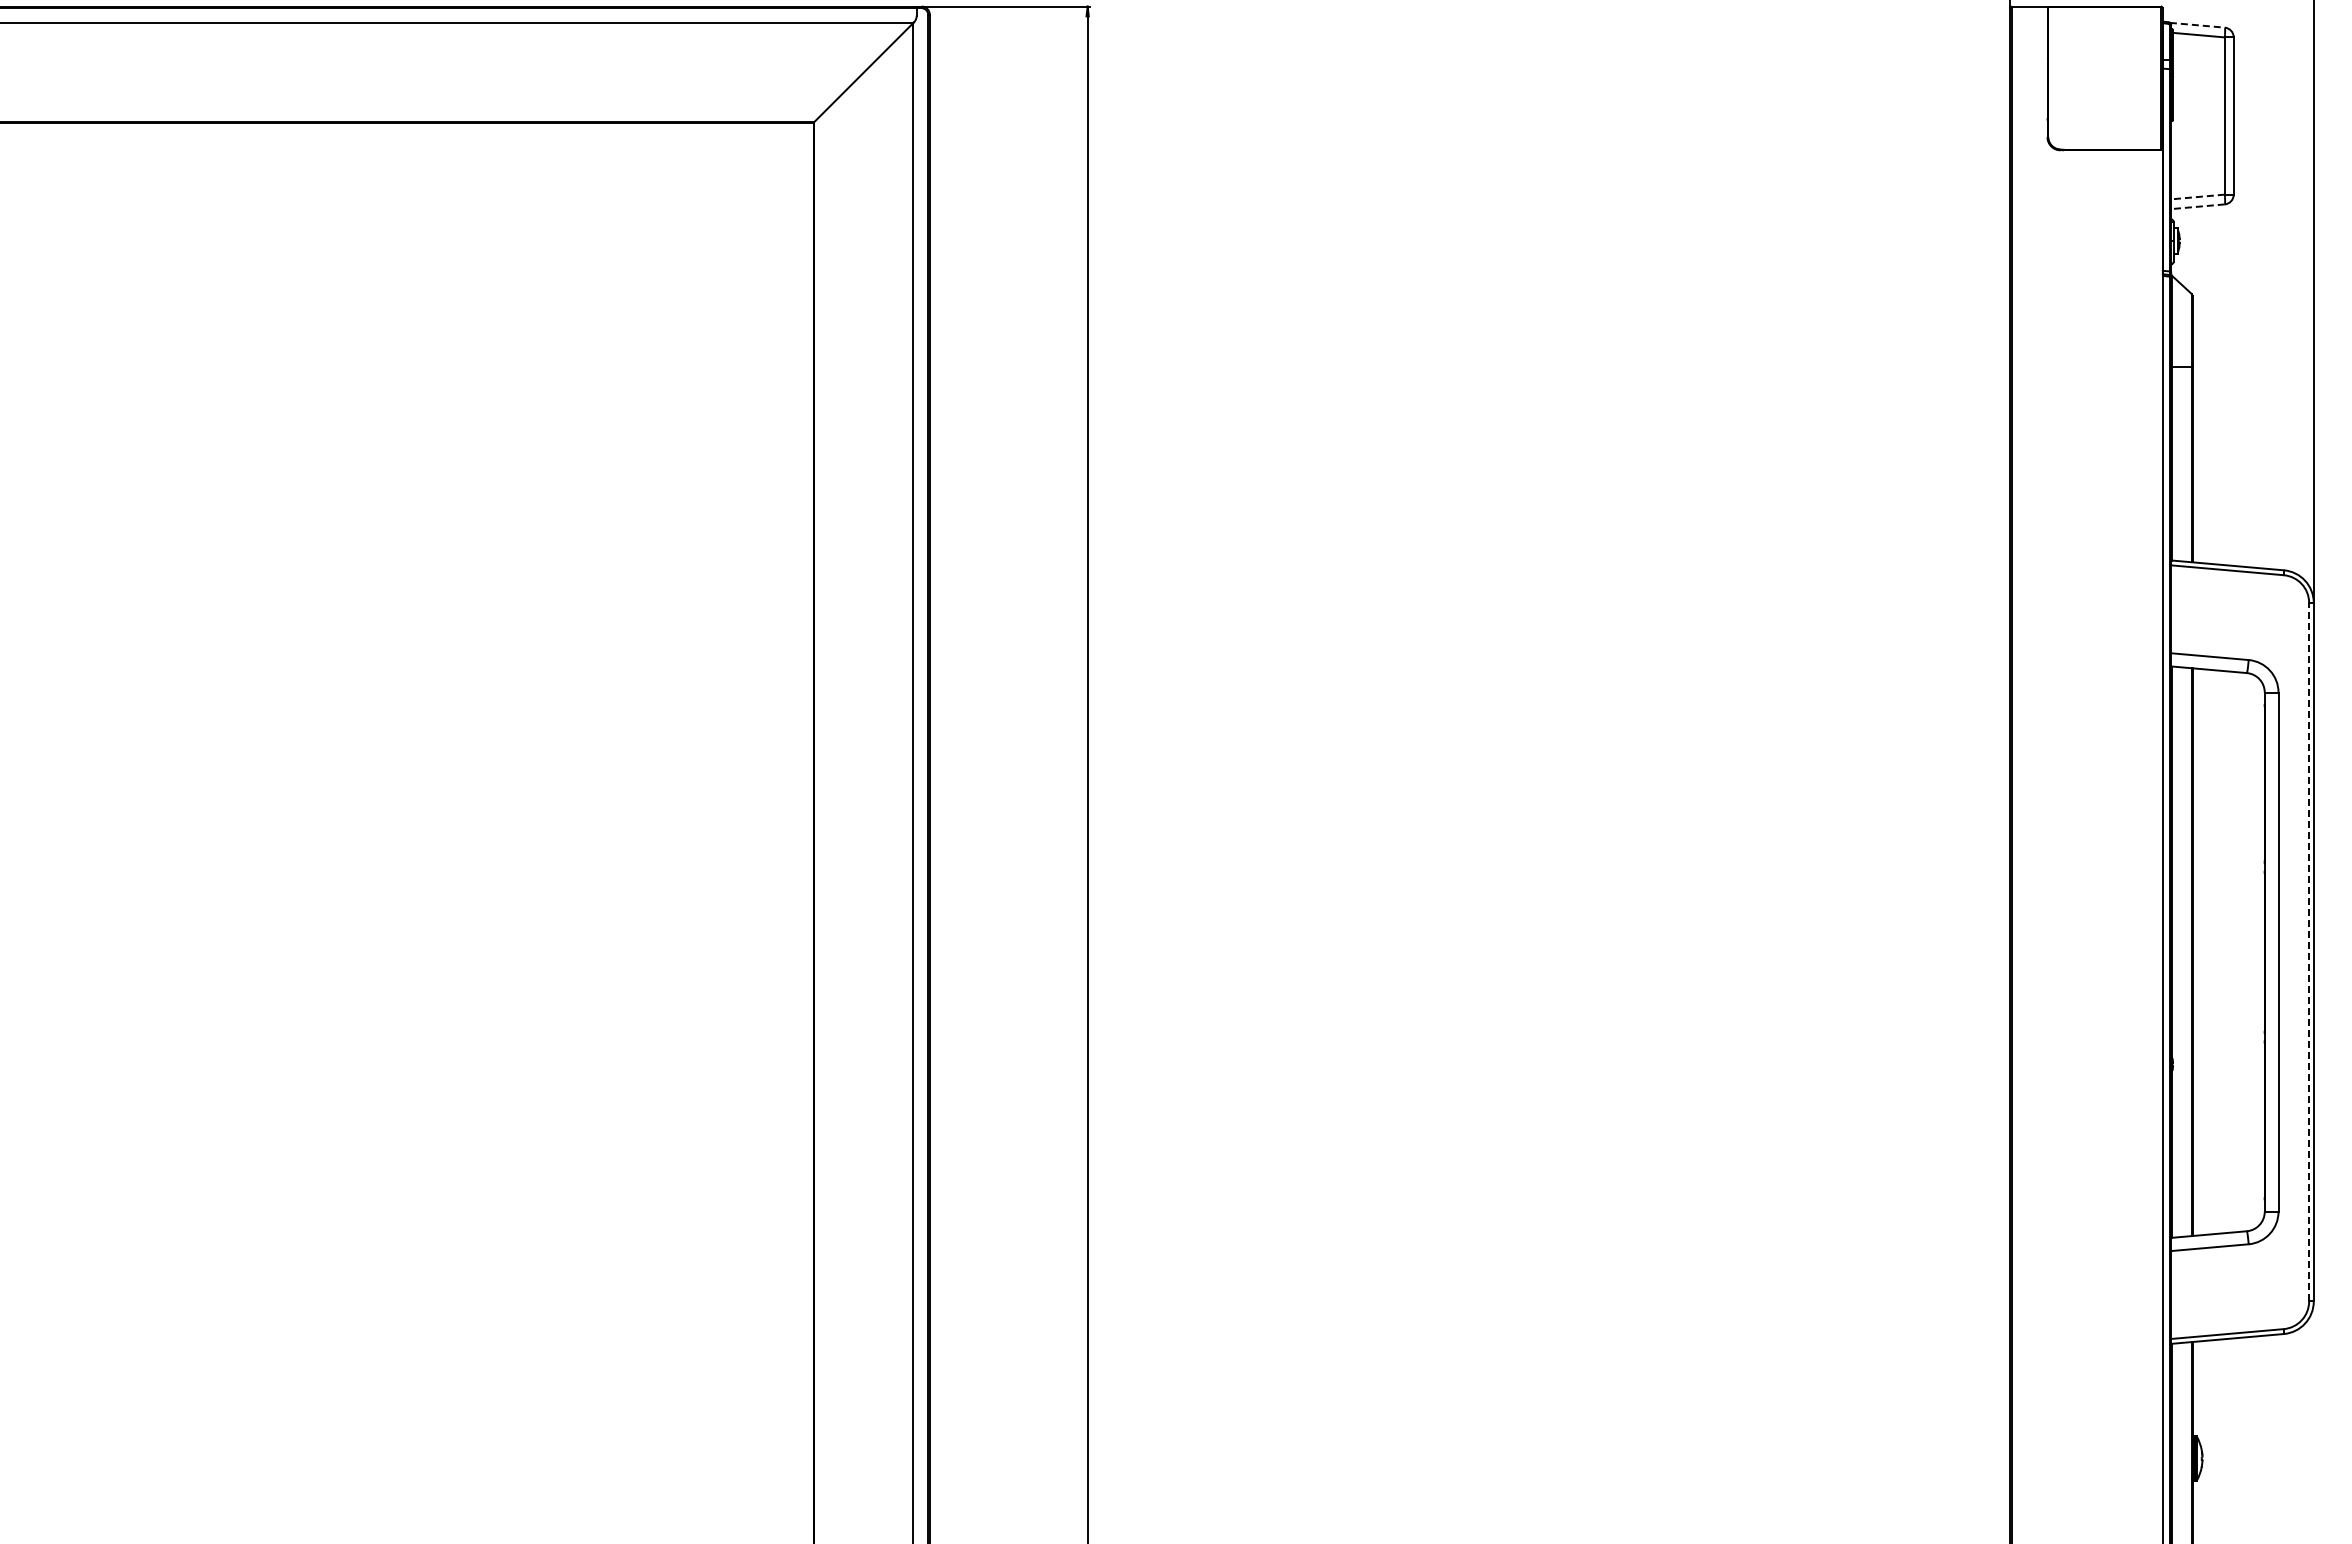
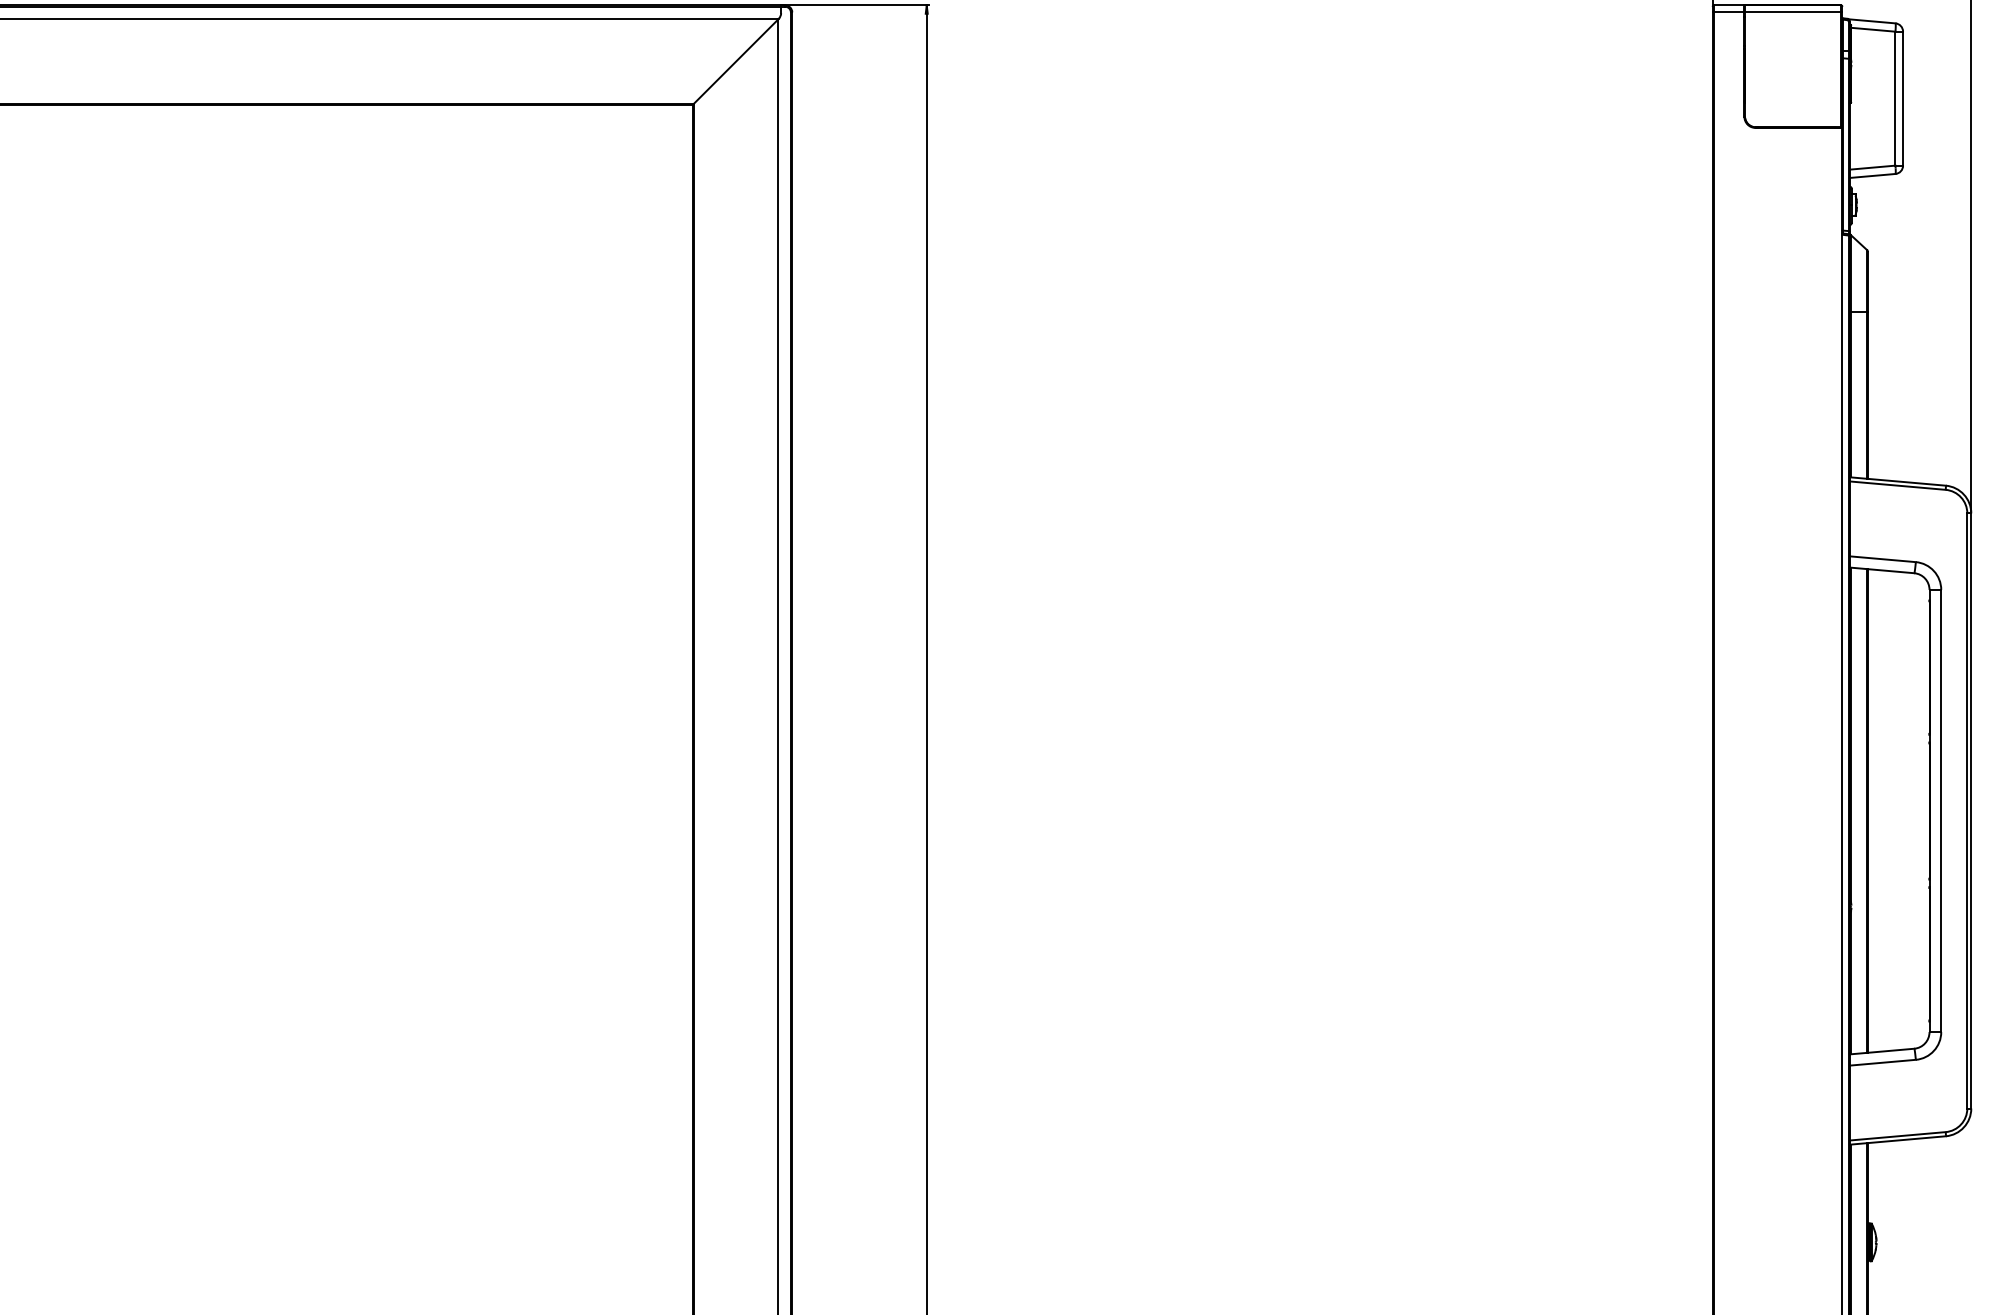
line: (2086, 14) -> (1777, 12), added
line: (2197, 25) -> (1872, 21), dashed -> solid
line: (2198, 196) -> (1873, 167), dashed -> solid
line: (2198, 206) -> (1873, 175), dashed -> solid
line: (2309, 951) -> (1967, 810), dashed -> solid

